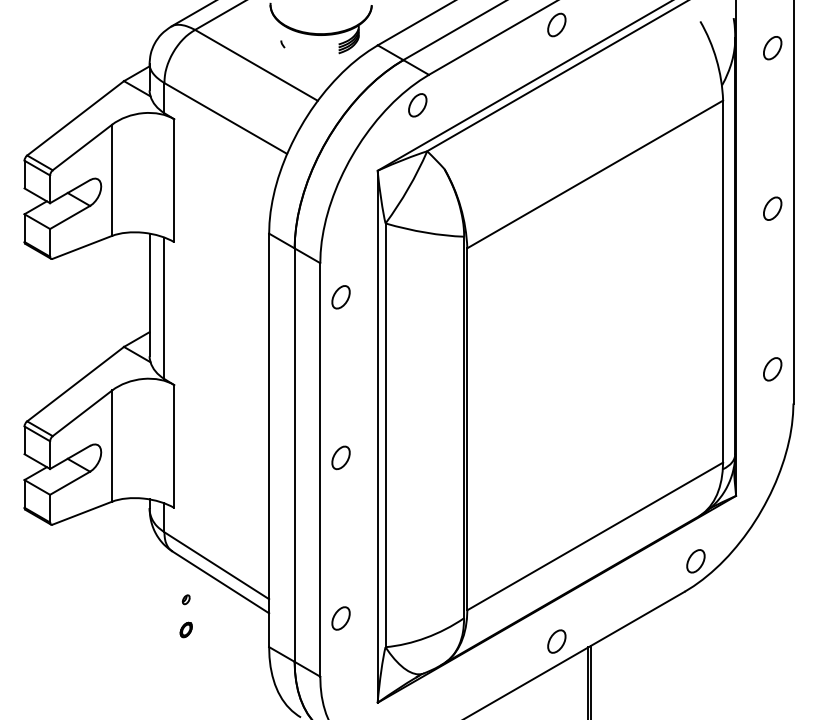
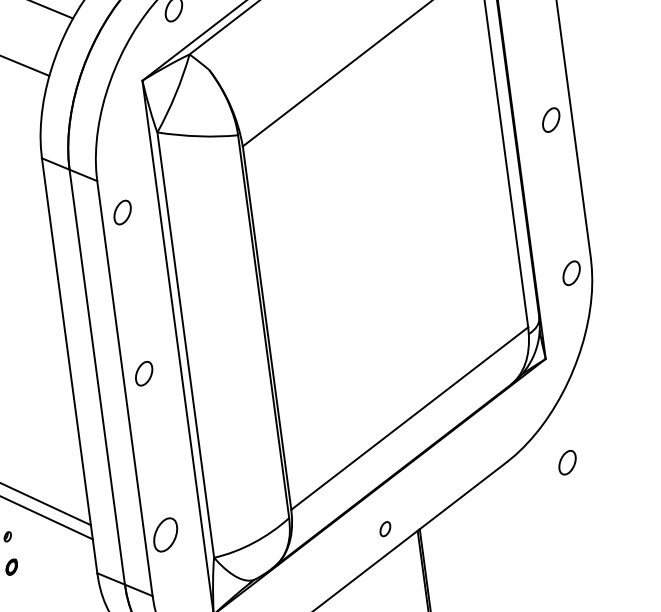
part: (772, 208) -> (550, 119), moved
part: (772, 369) -> (571, 273), moved
part: (695, 561) -> (567, 462), moved
part: (340, 618) -> (165, 535), size x1.4
part: (556, 641) -> (384, 529), size x0.6

